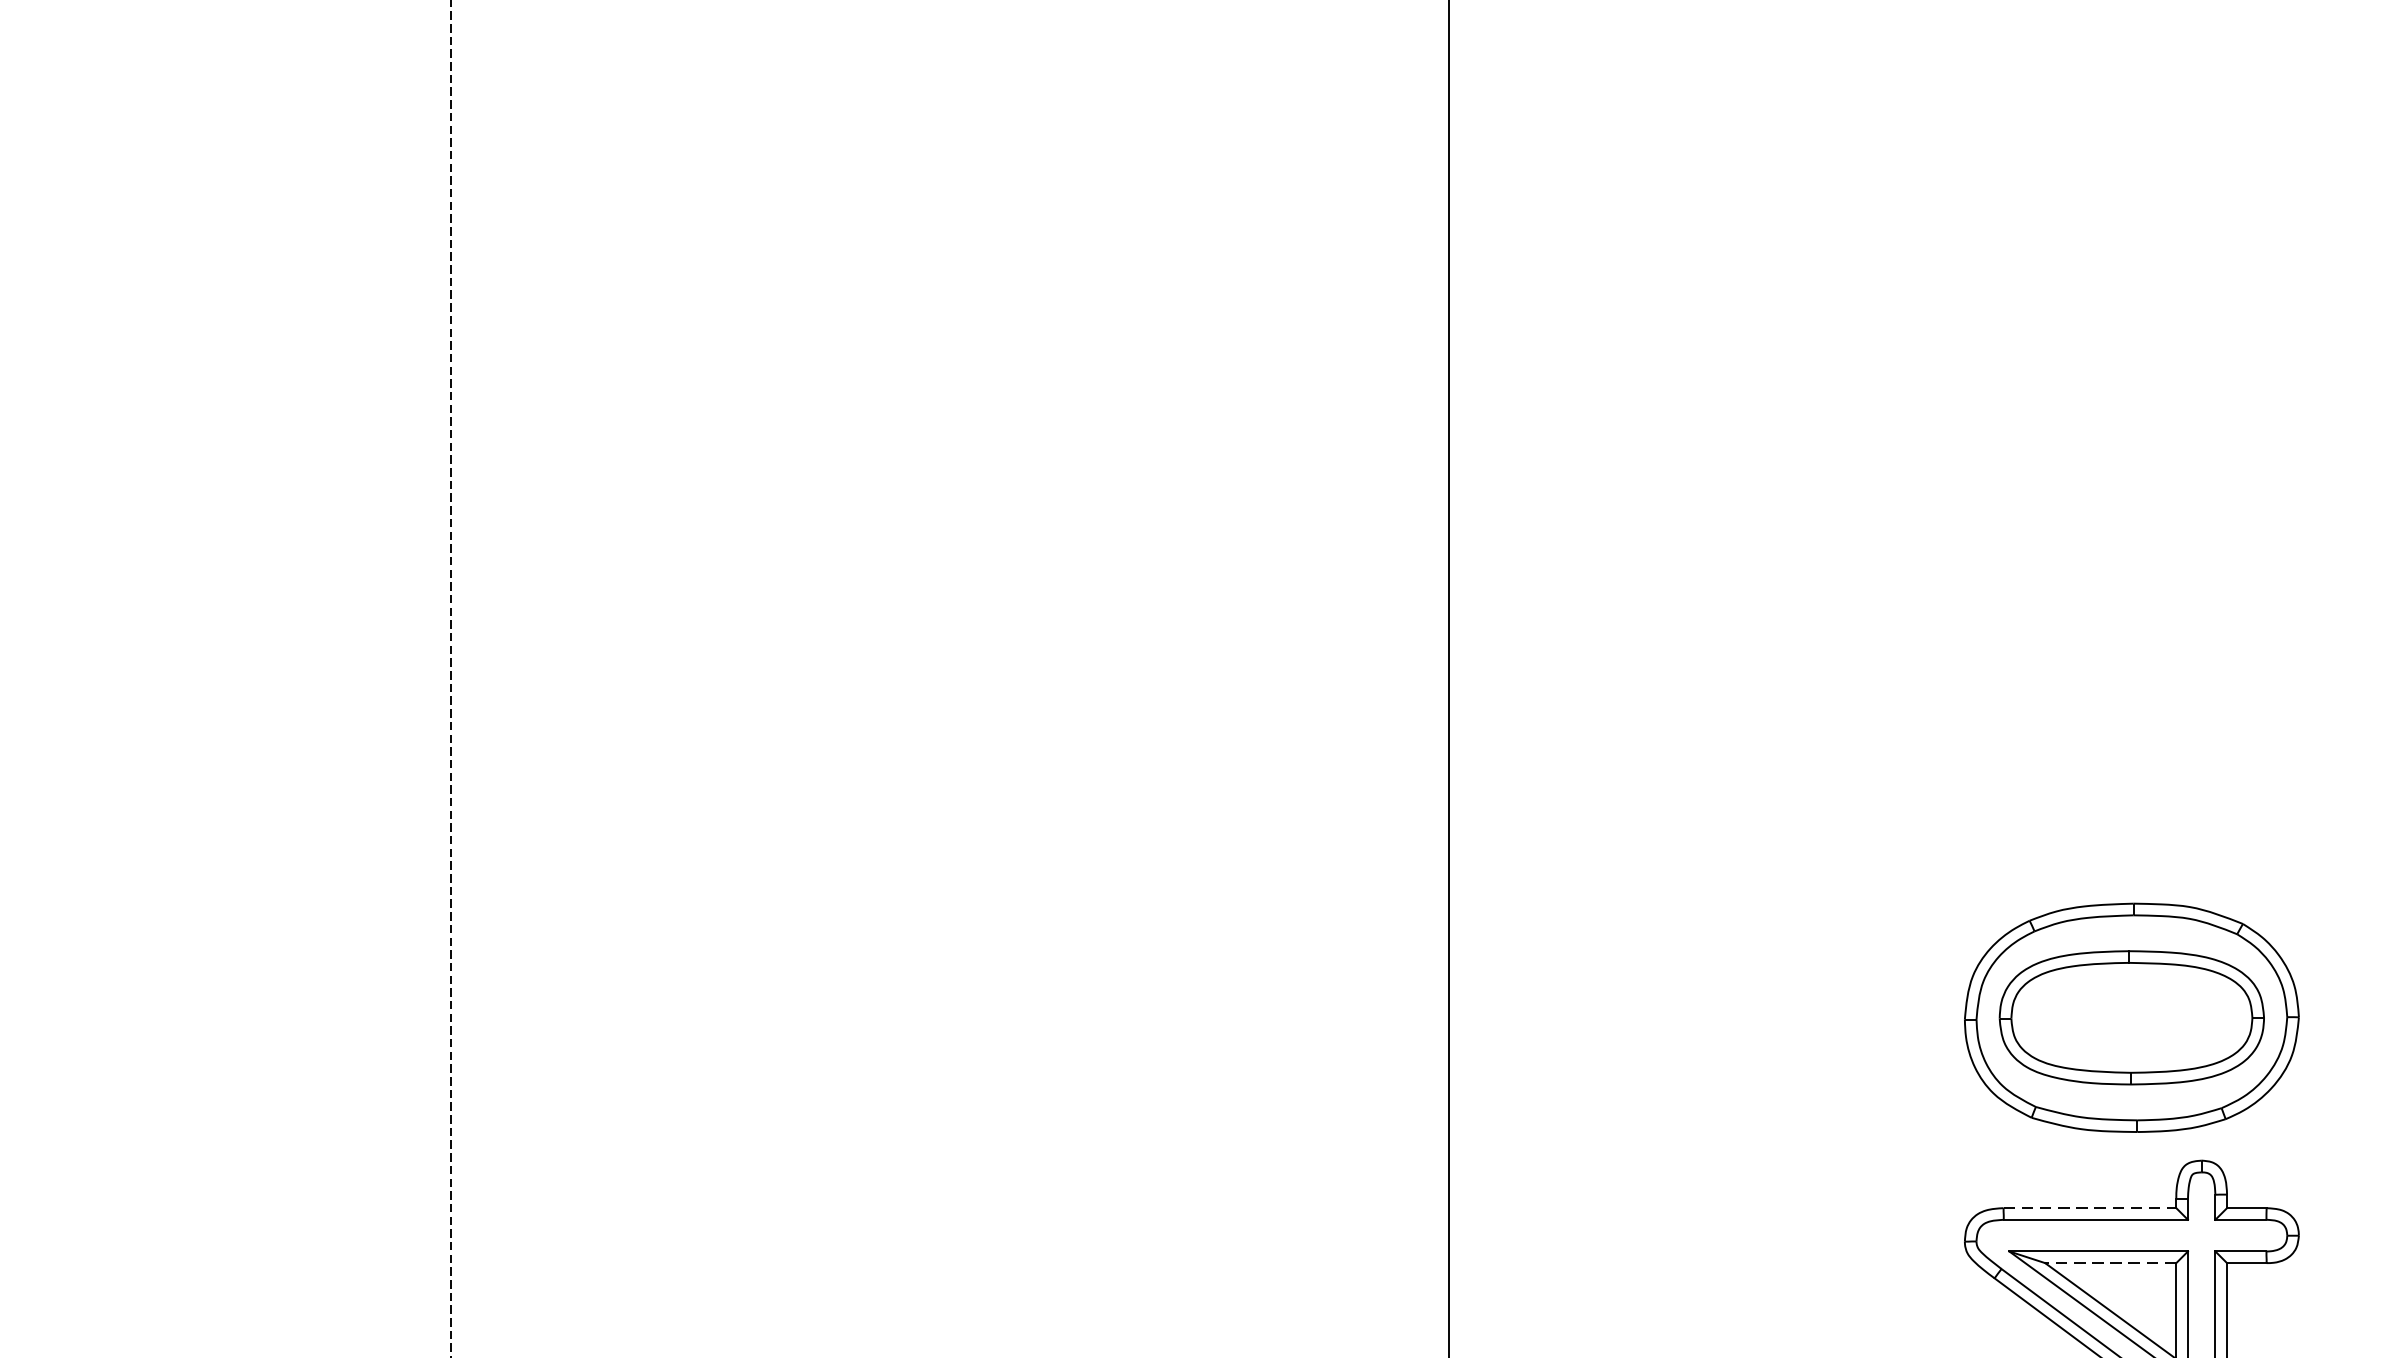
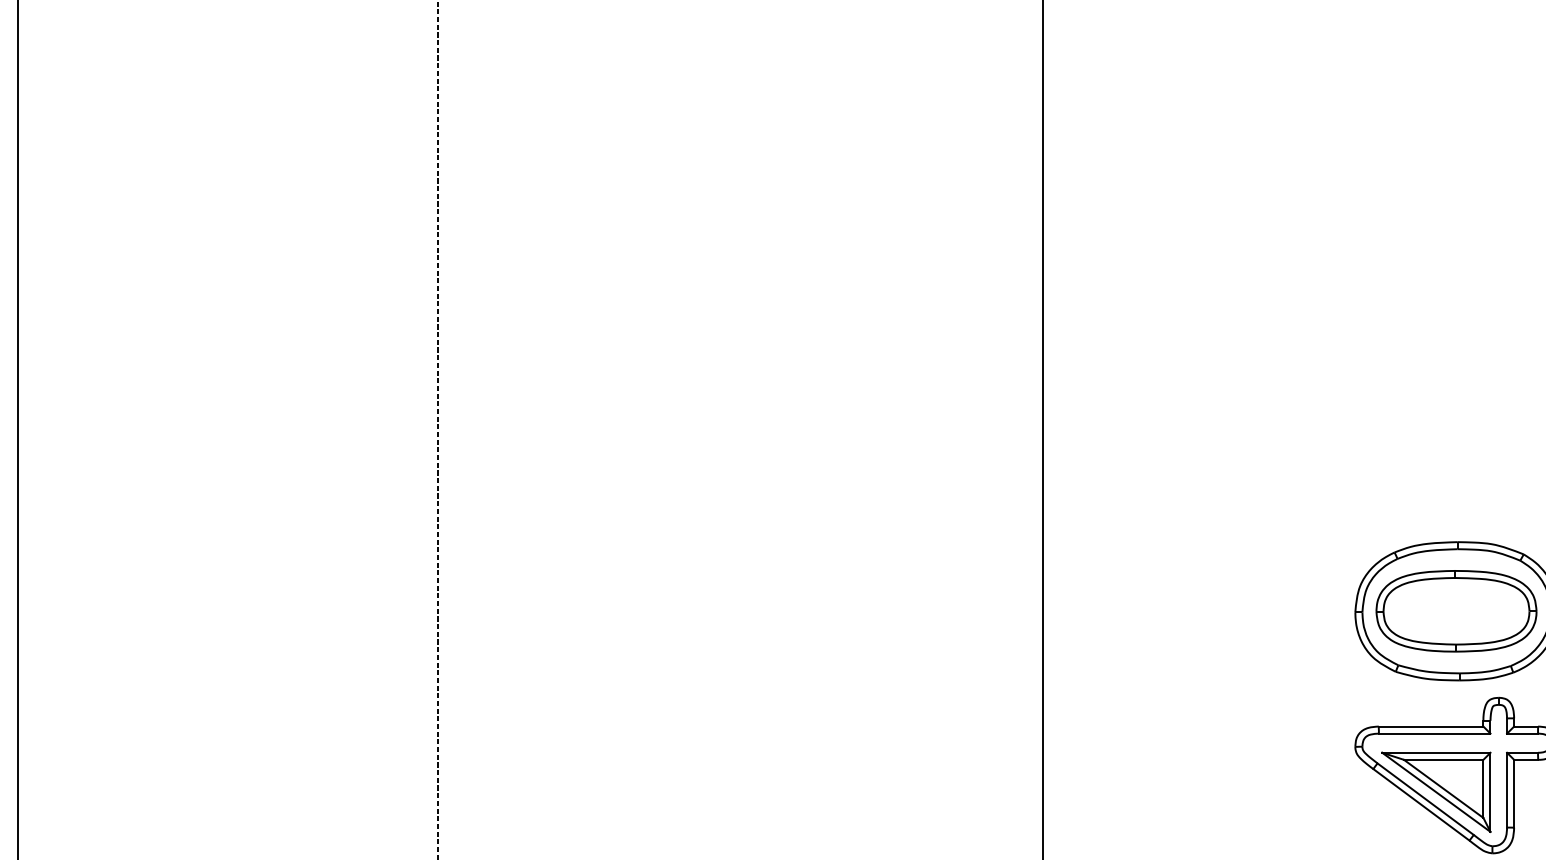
line: (2090, 1208) -> (1431, 726), dashed -> solid
line: (2110, 1262) -> (1443, 759), dashed -> solid

